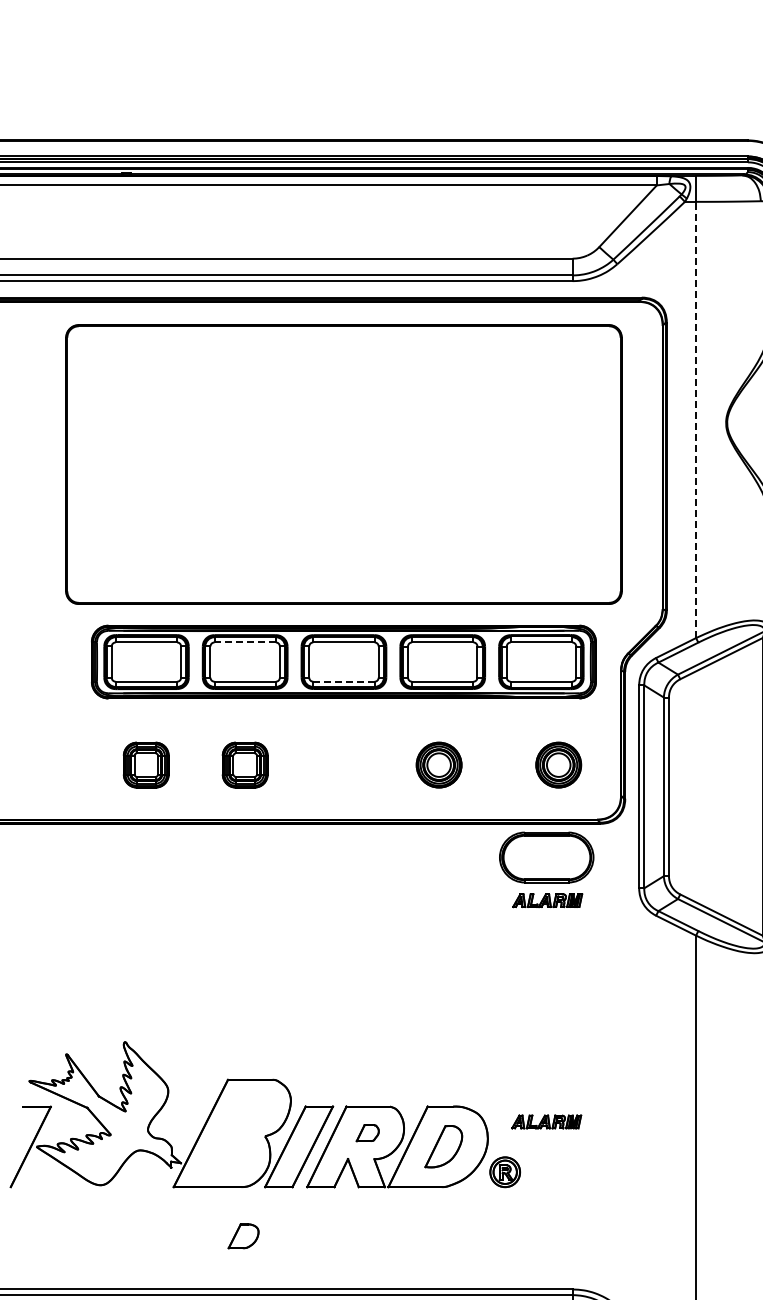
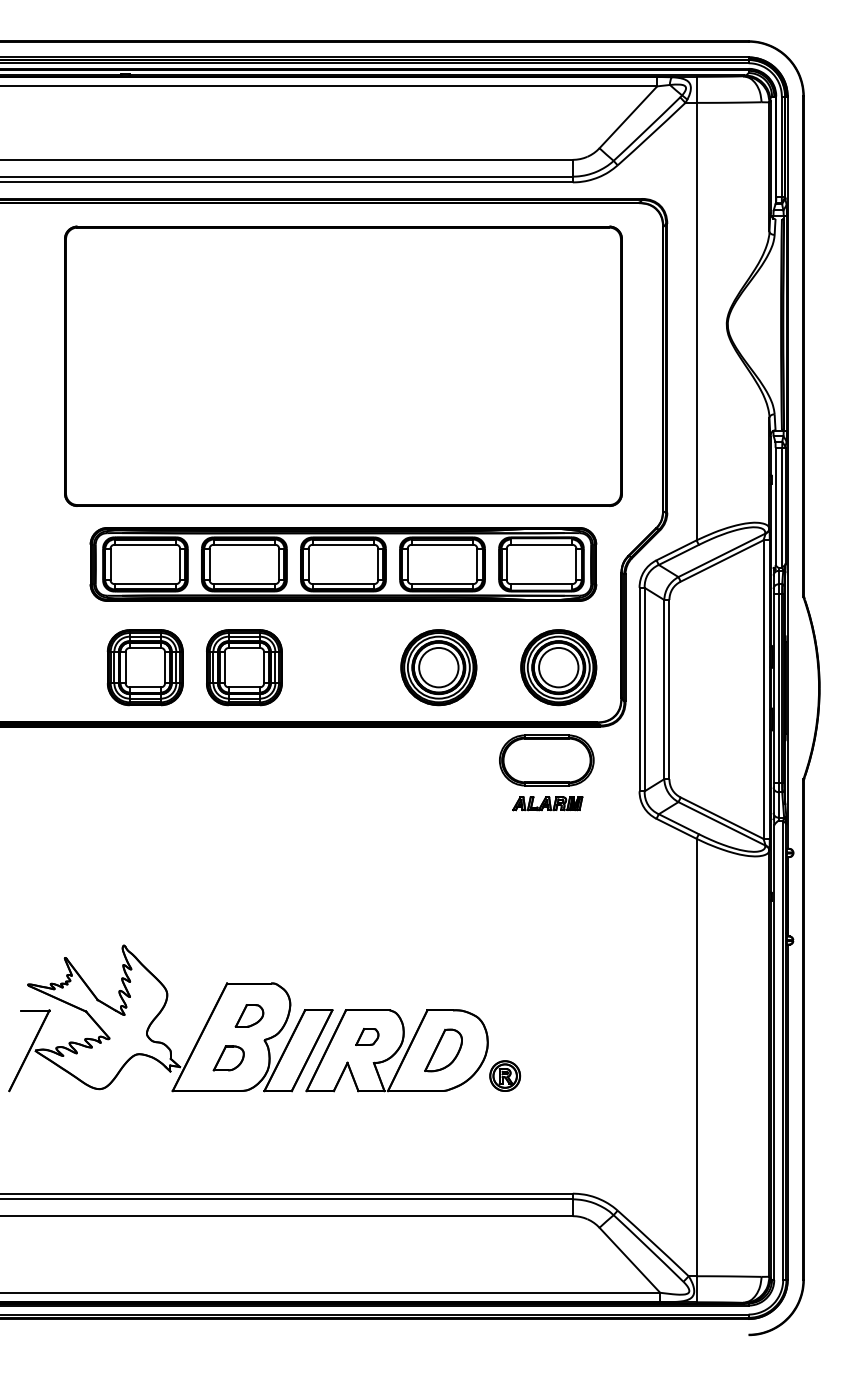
line: (695, 419) -> (696, 321), dashed -> solid
line: (245, 642) -> (244, 544), dashed -> solid
line: (343, 682) -> (343, 584), dashed -> solid
part: (145, 764) -> (144, 667), size x1.67
part: (245, 764) -> (244, 667), size x1.67
part: (438, 764) -> (438, 667), size x1.67
part: (558, 764) -> (558, 667), size x1.67
part: (250, 1111) -> (249, 1015), added
part: (546, 1121) -> (546, 1025), removed
part: (243, 1236) -> (228, 1058), moved

